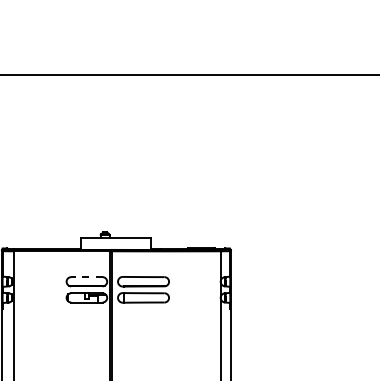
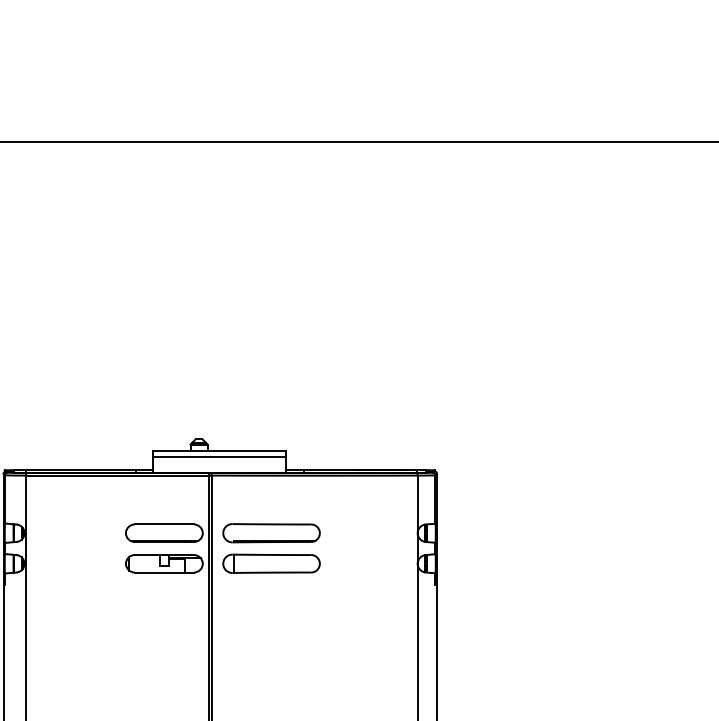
line: (116, 241) -> (220, 457), added
line: (86, 277) -> (163, 525), dashed -> solid

